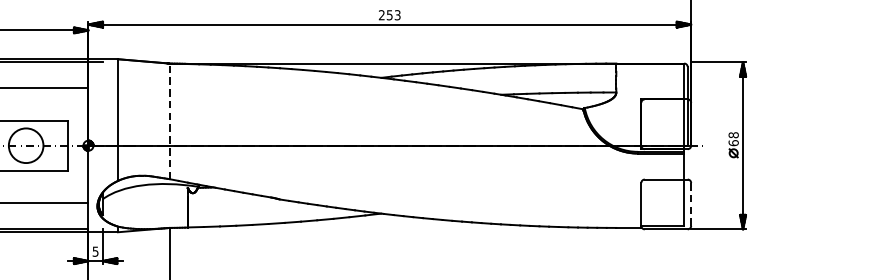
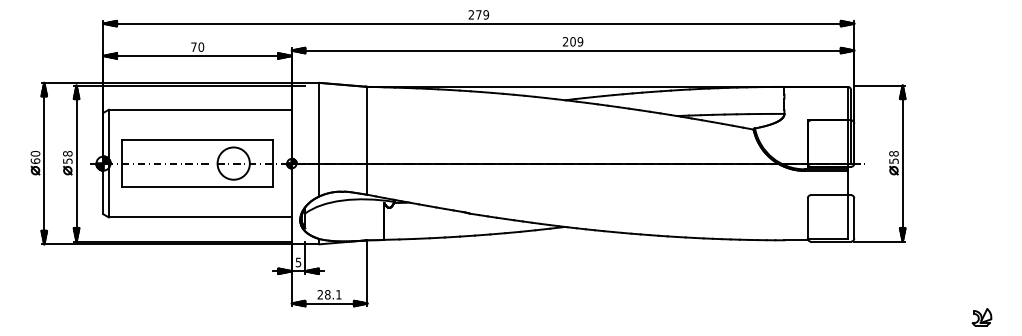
text: (393, 14) -> (576, 41), 253 -> 209
line: (169, 120) -> (367, 140), dashed -> solid
text: (733, 142) -> (893, 160), 68 -> 58
line: (691, 204) -> (854, 218), dashed -> solid

